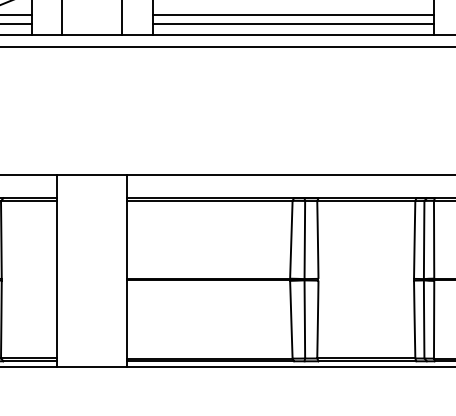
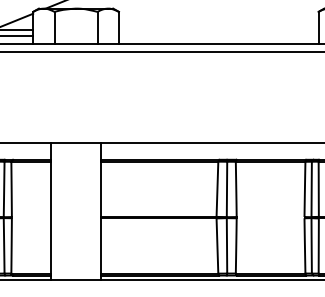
line: (292, 14) -> (218, 29), removed
line: (292, 24) -> (218, 36), removed

